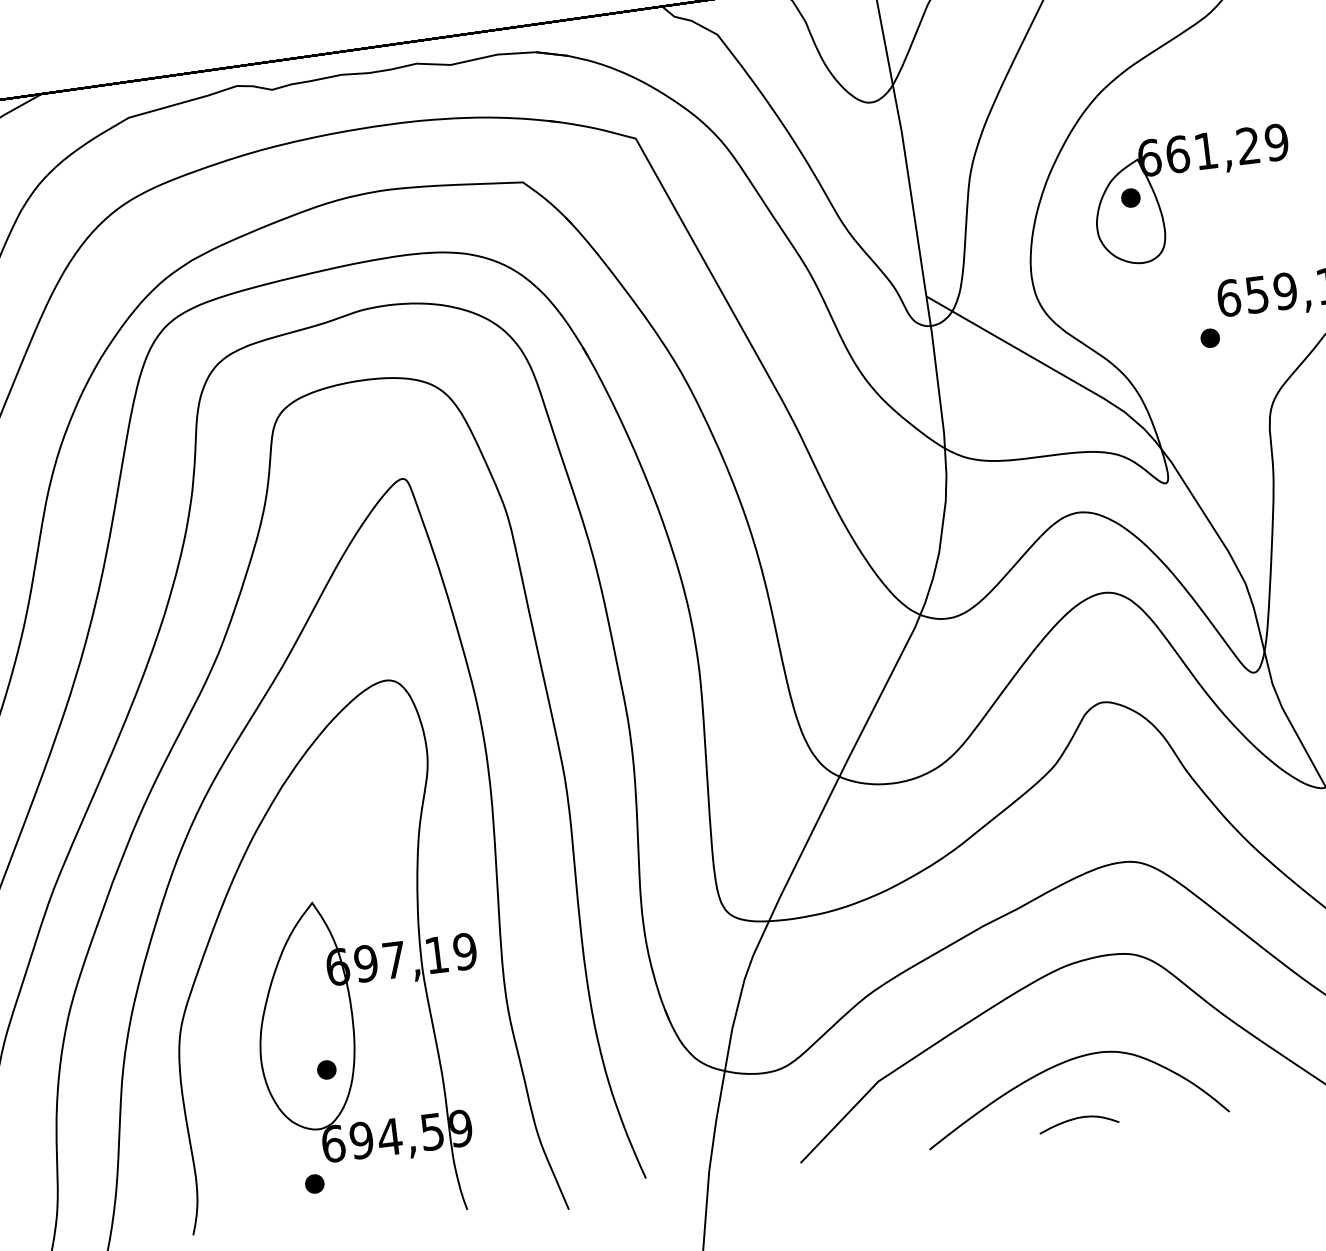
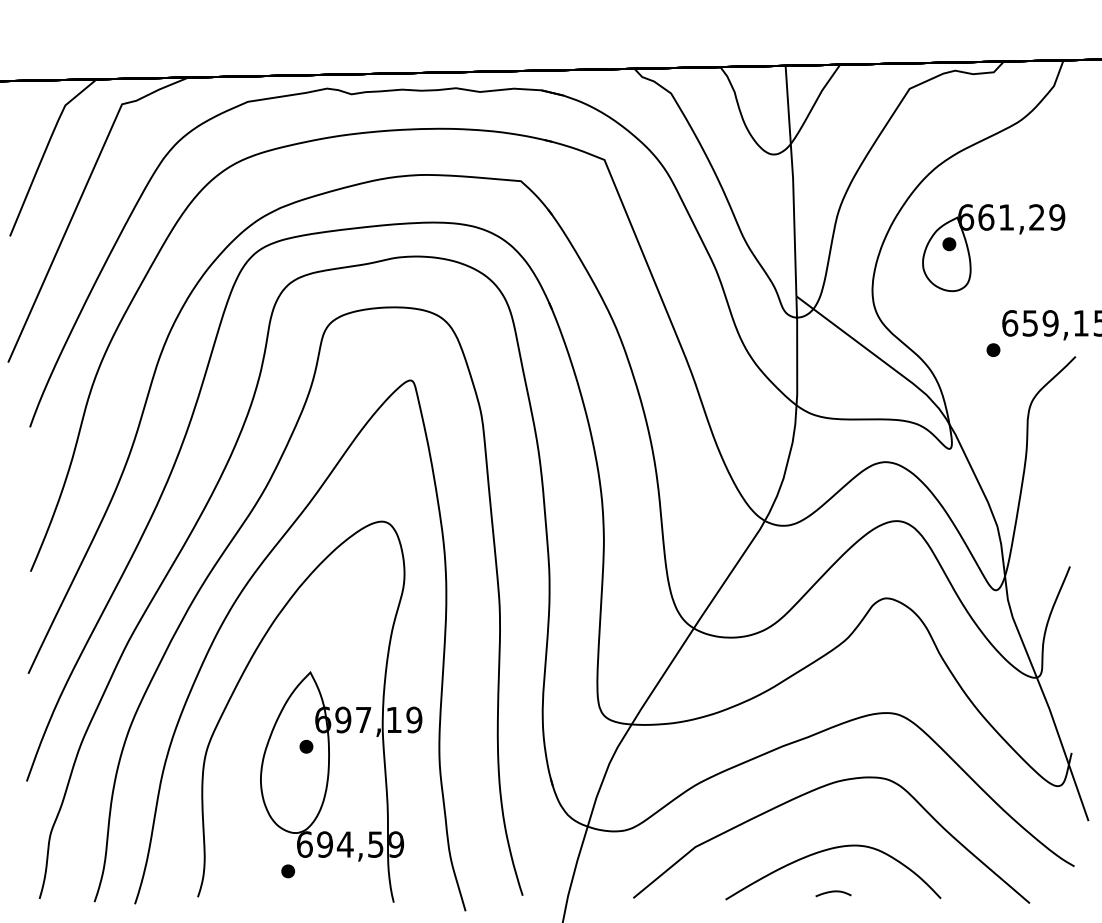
part: (326, 1069) -> (306, 746), moved
part: (1078, 1122) -> (833, 893), size x0.62

